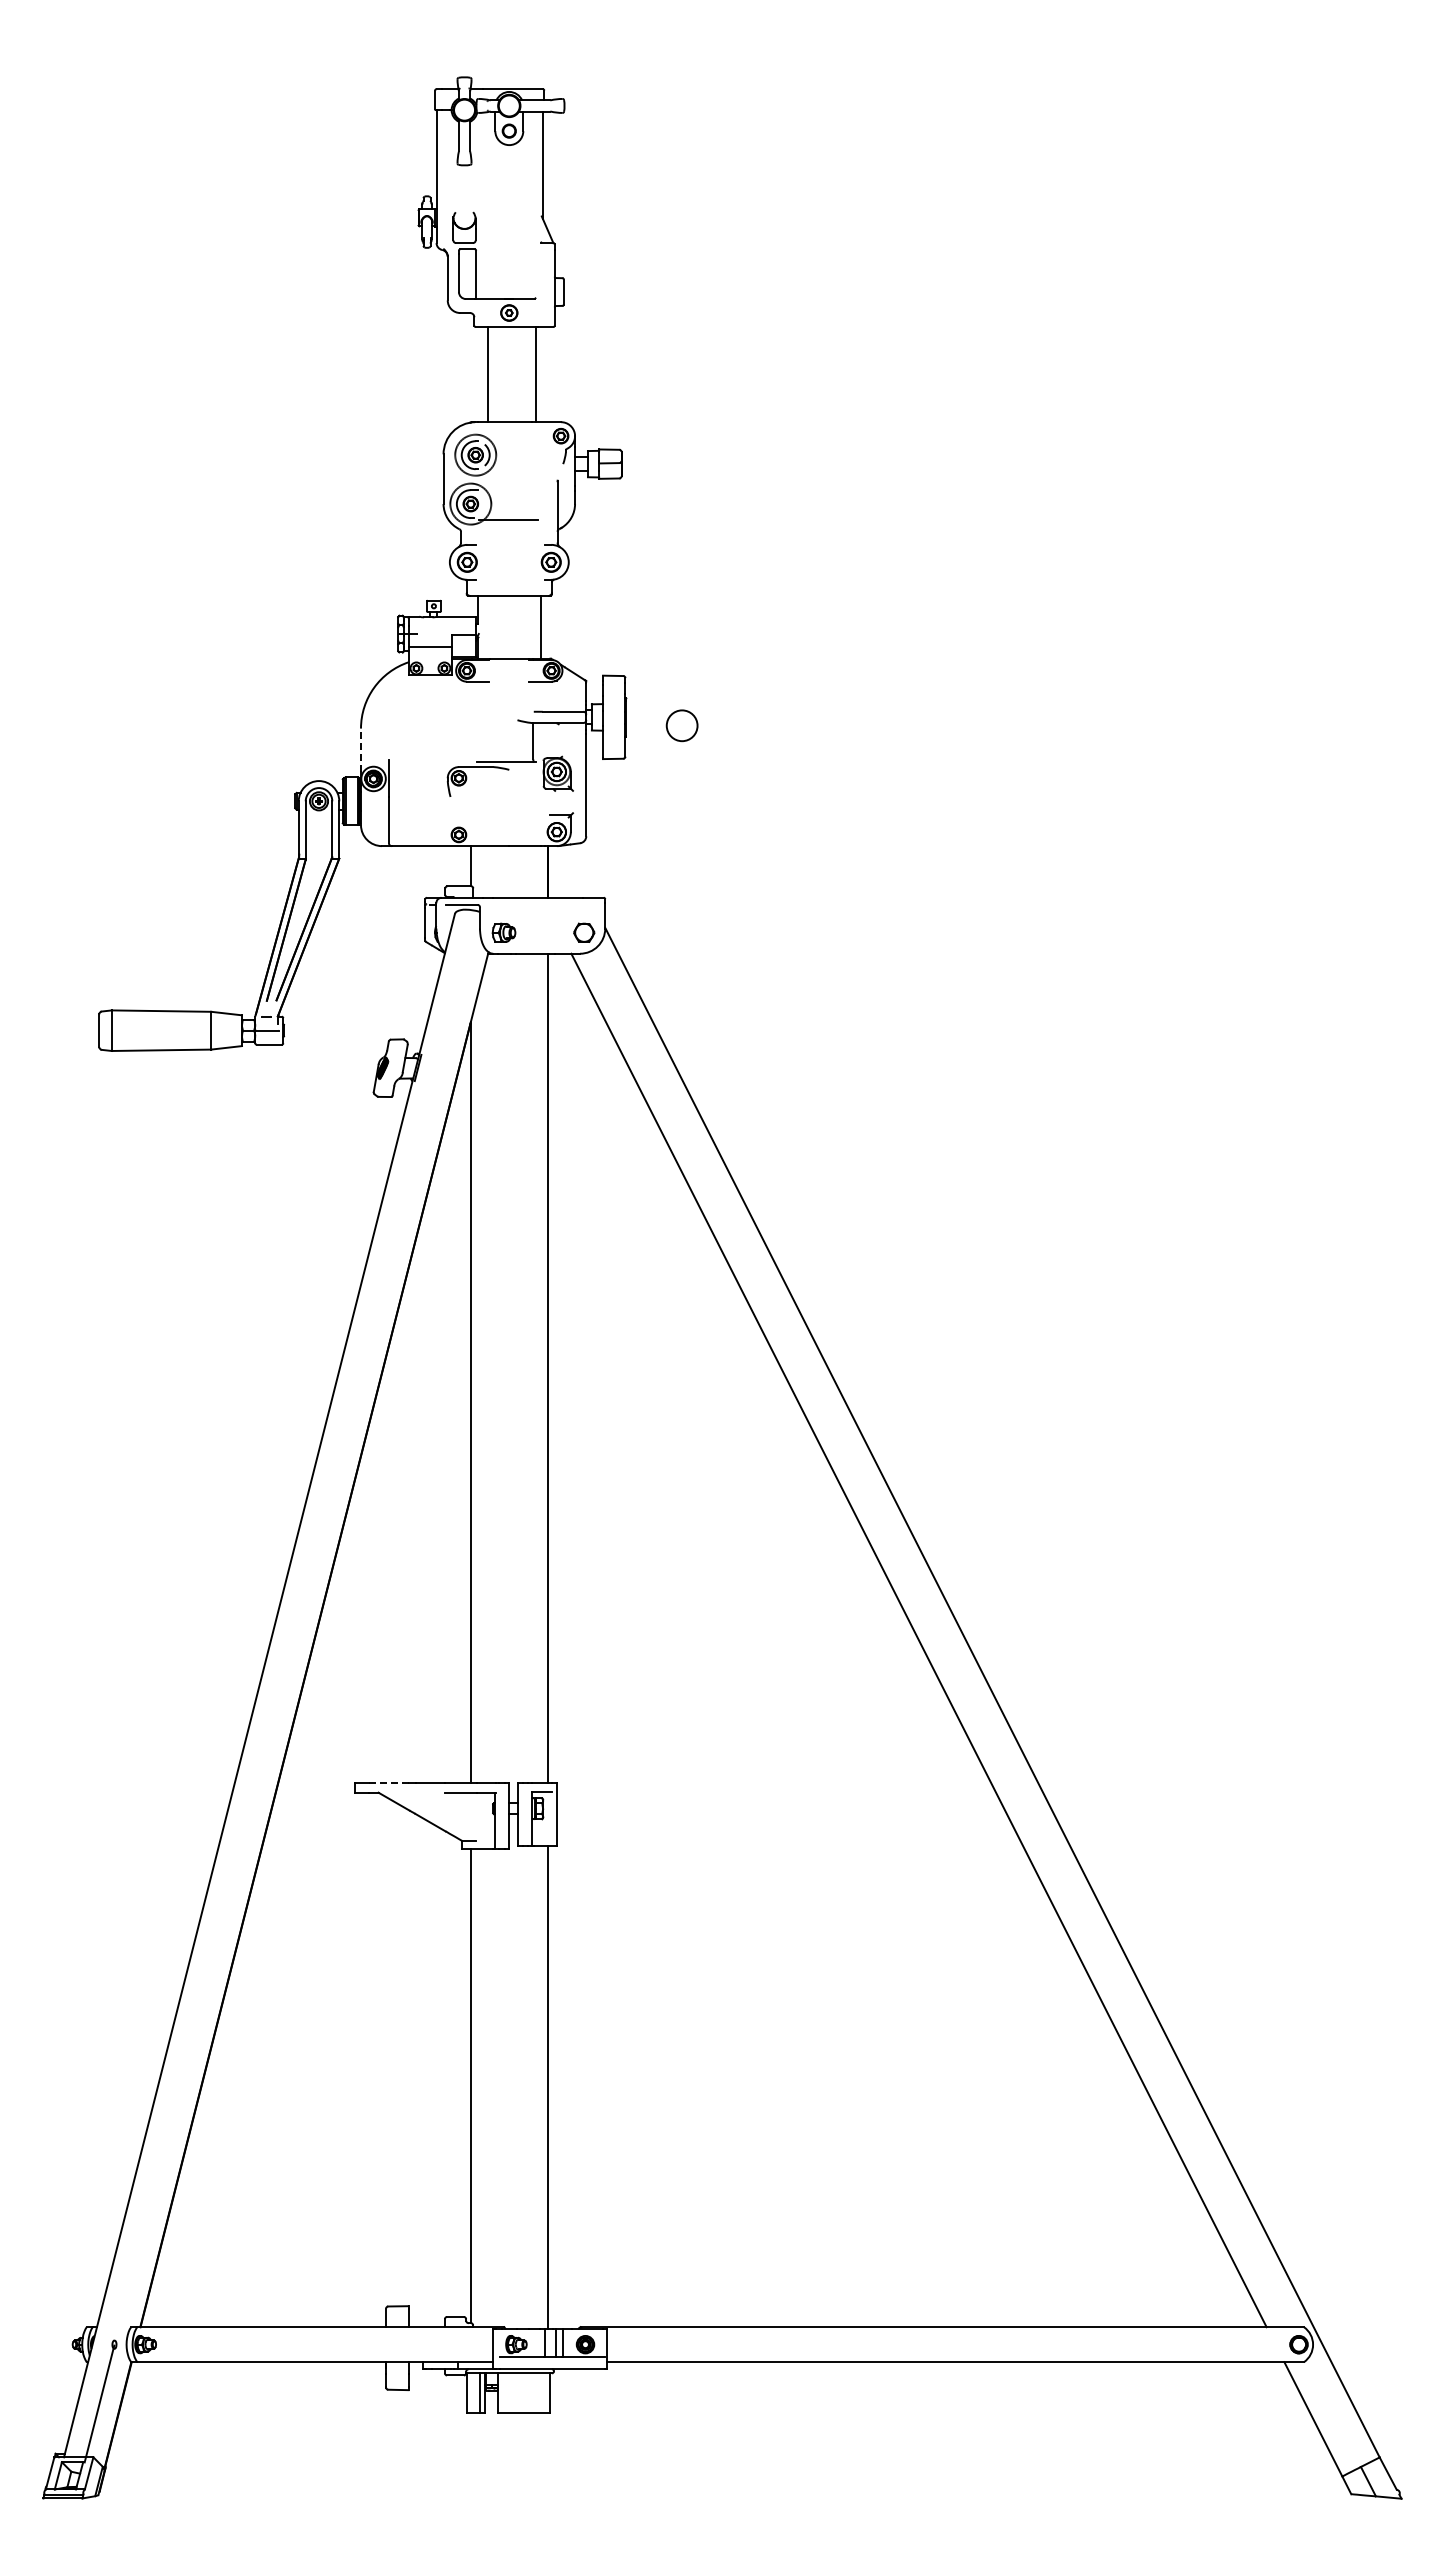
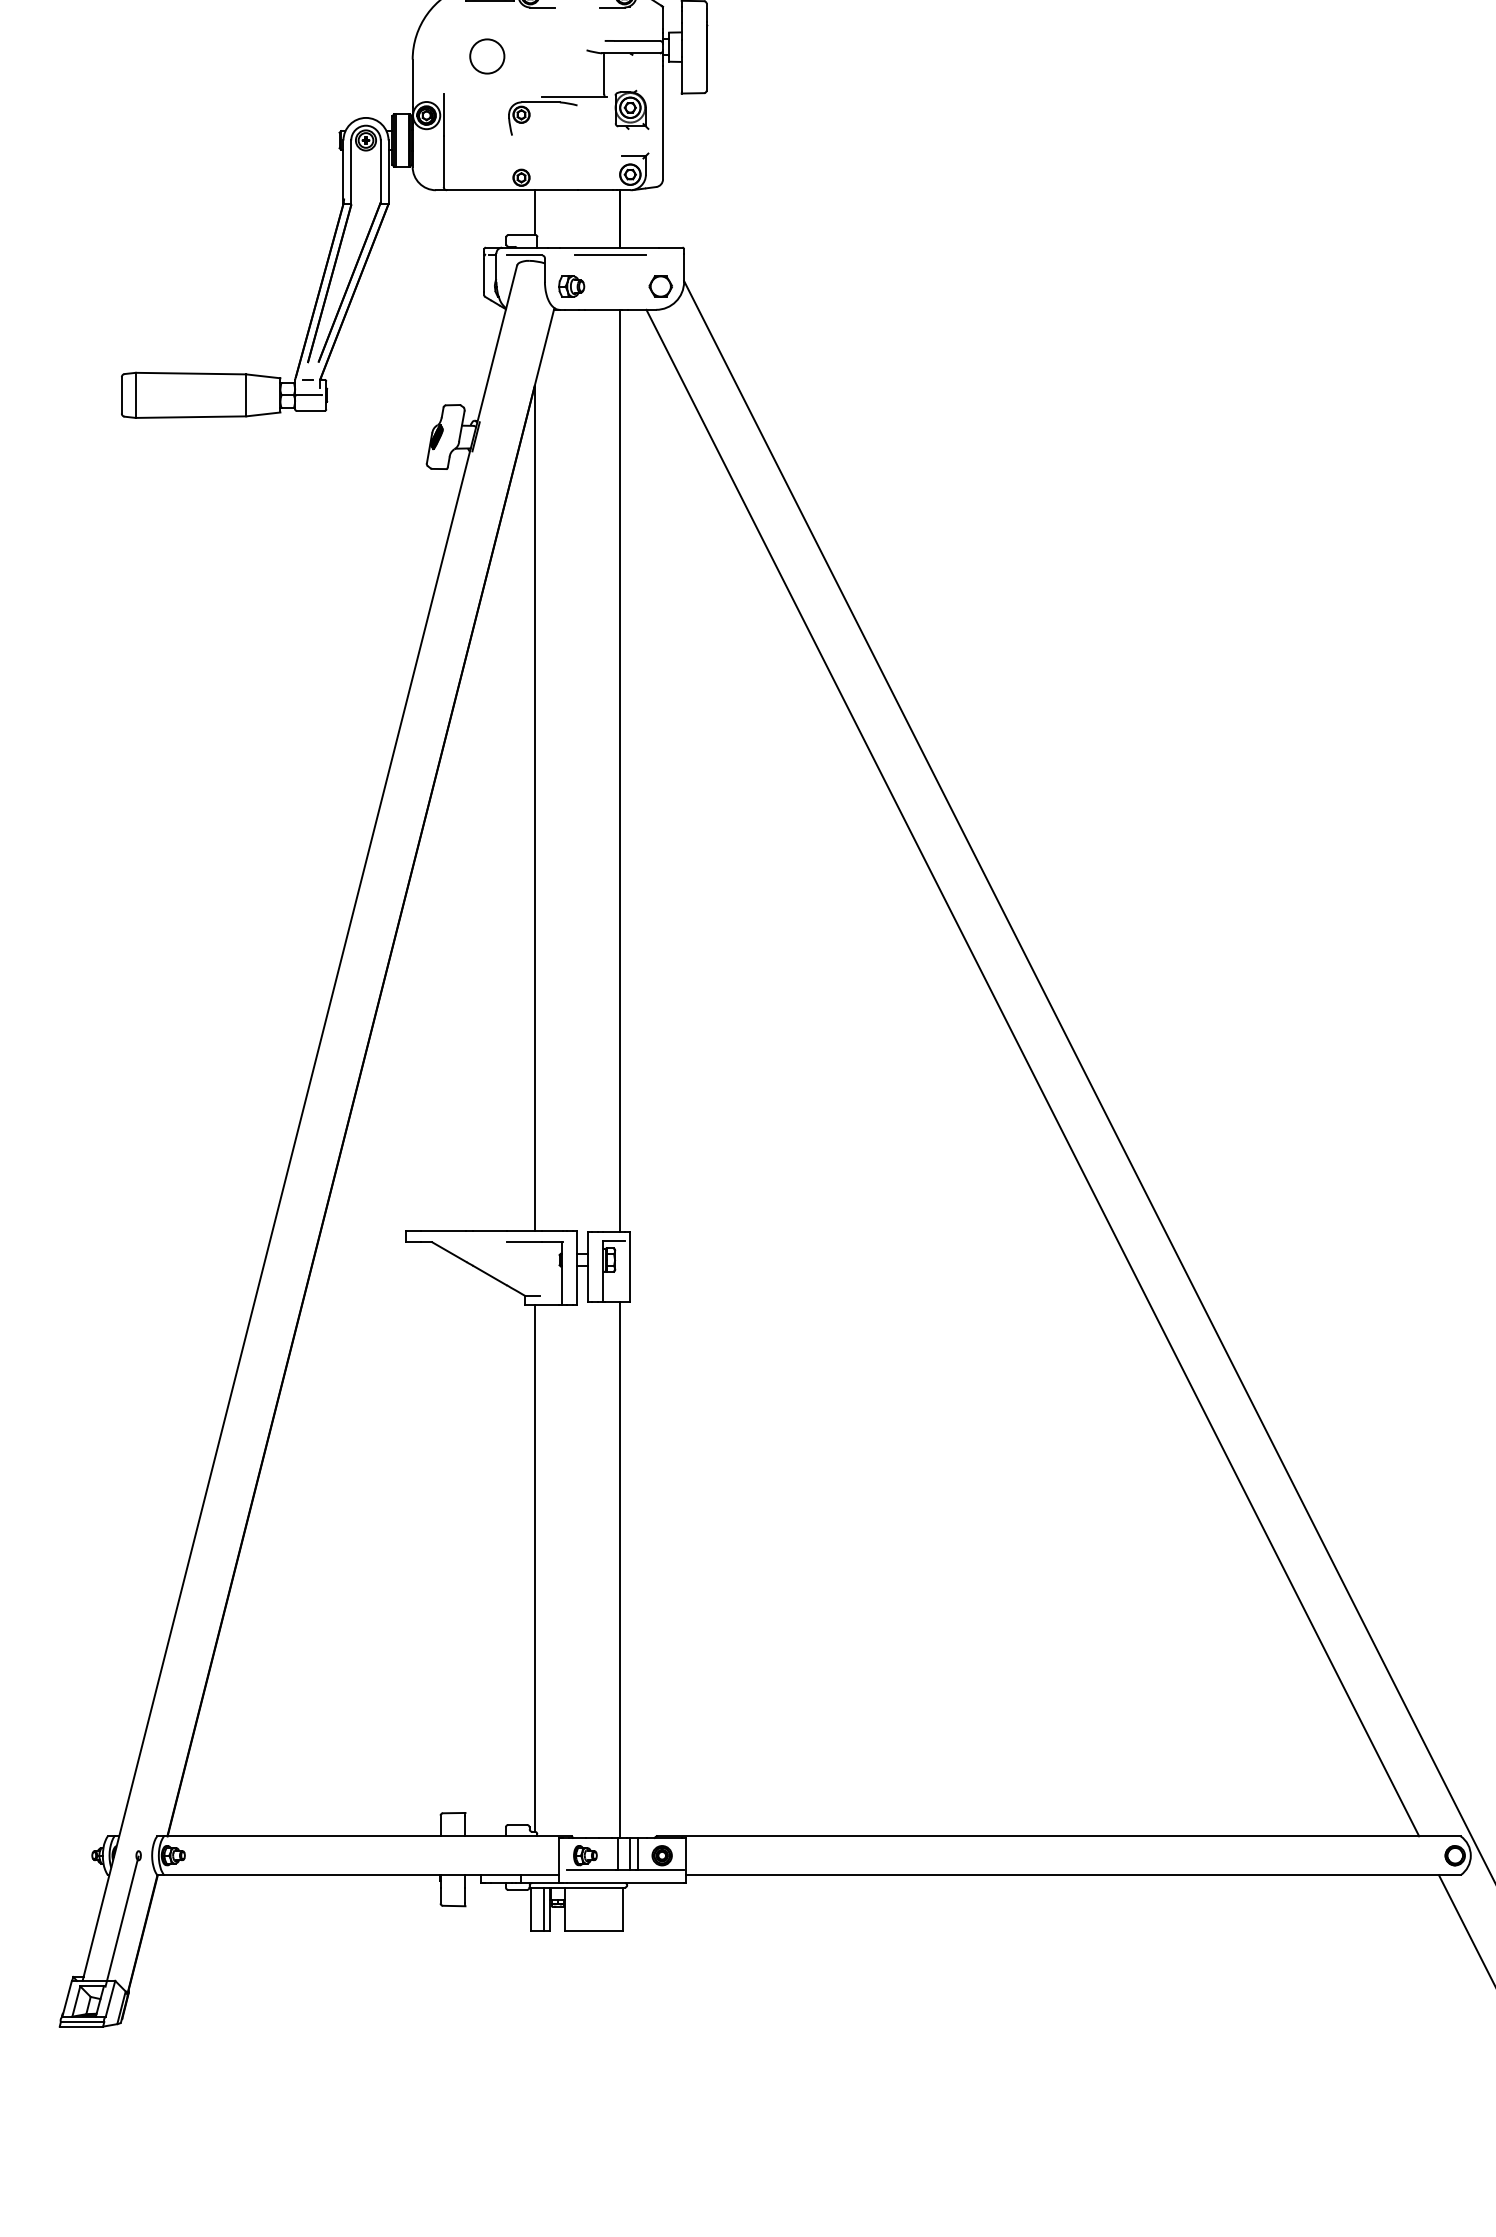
circle: (681, 725) -> (486, 56), moved
line: (361, 750) -> (413, 83), dashed -> solid
line: (539, 904) -> (611, 255), added
line: (389, 1782) -> (444, 1230), dashed -> solid

